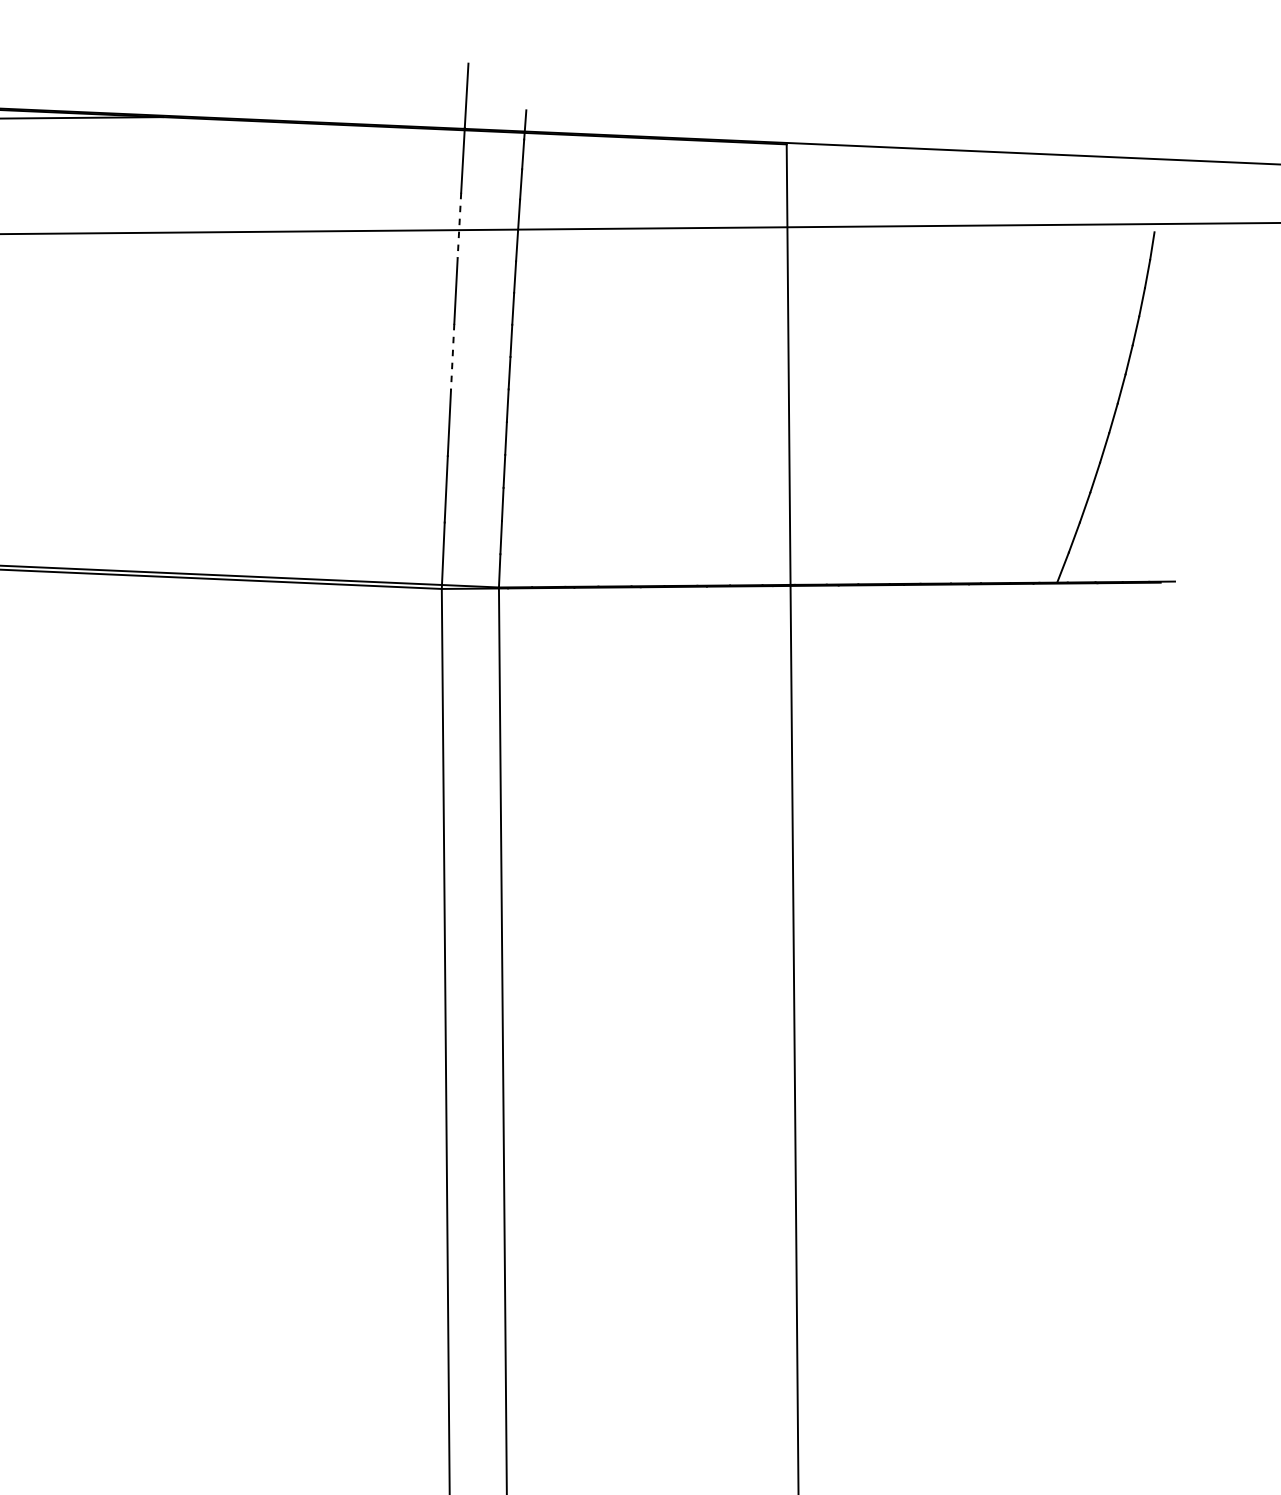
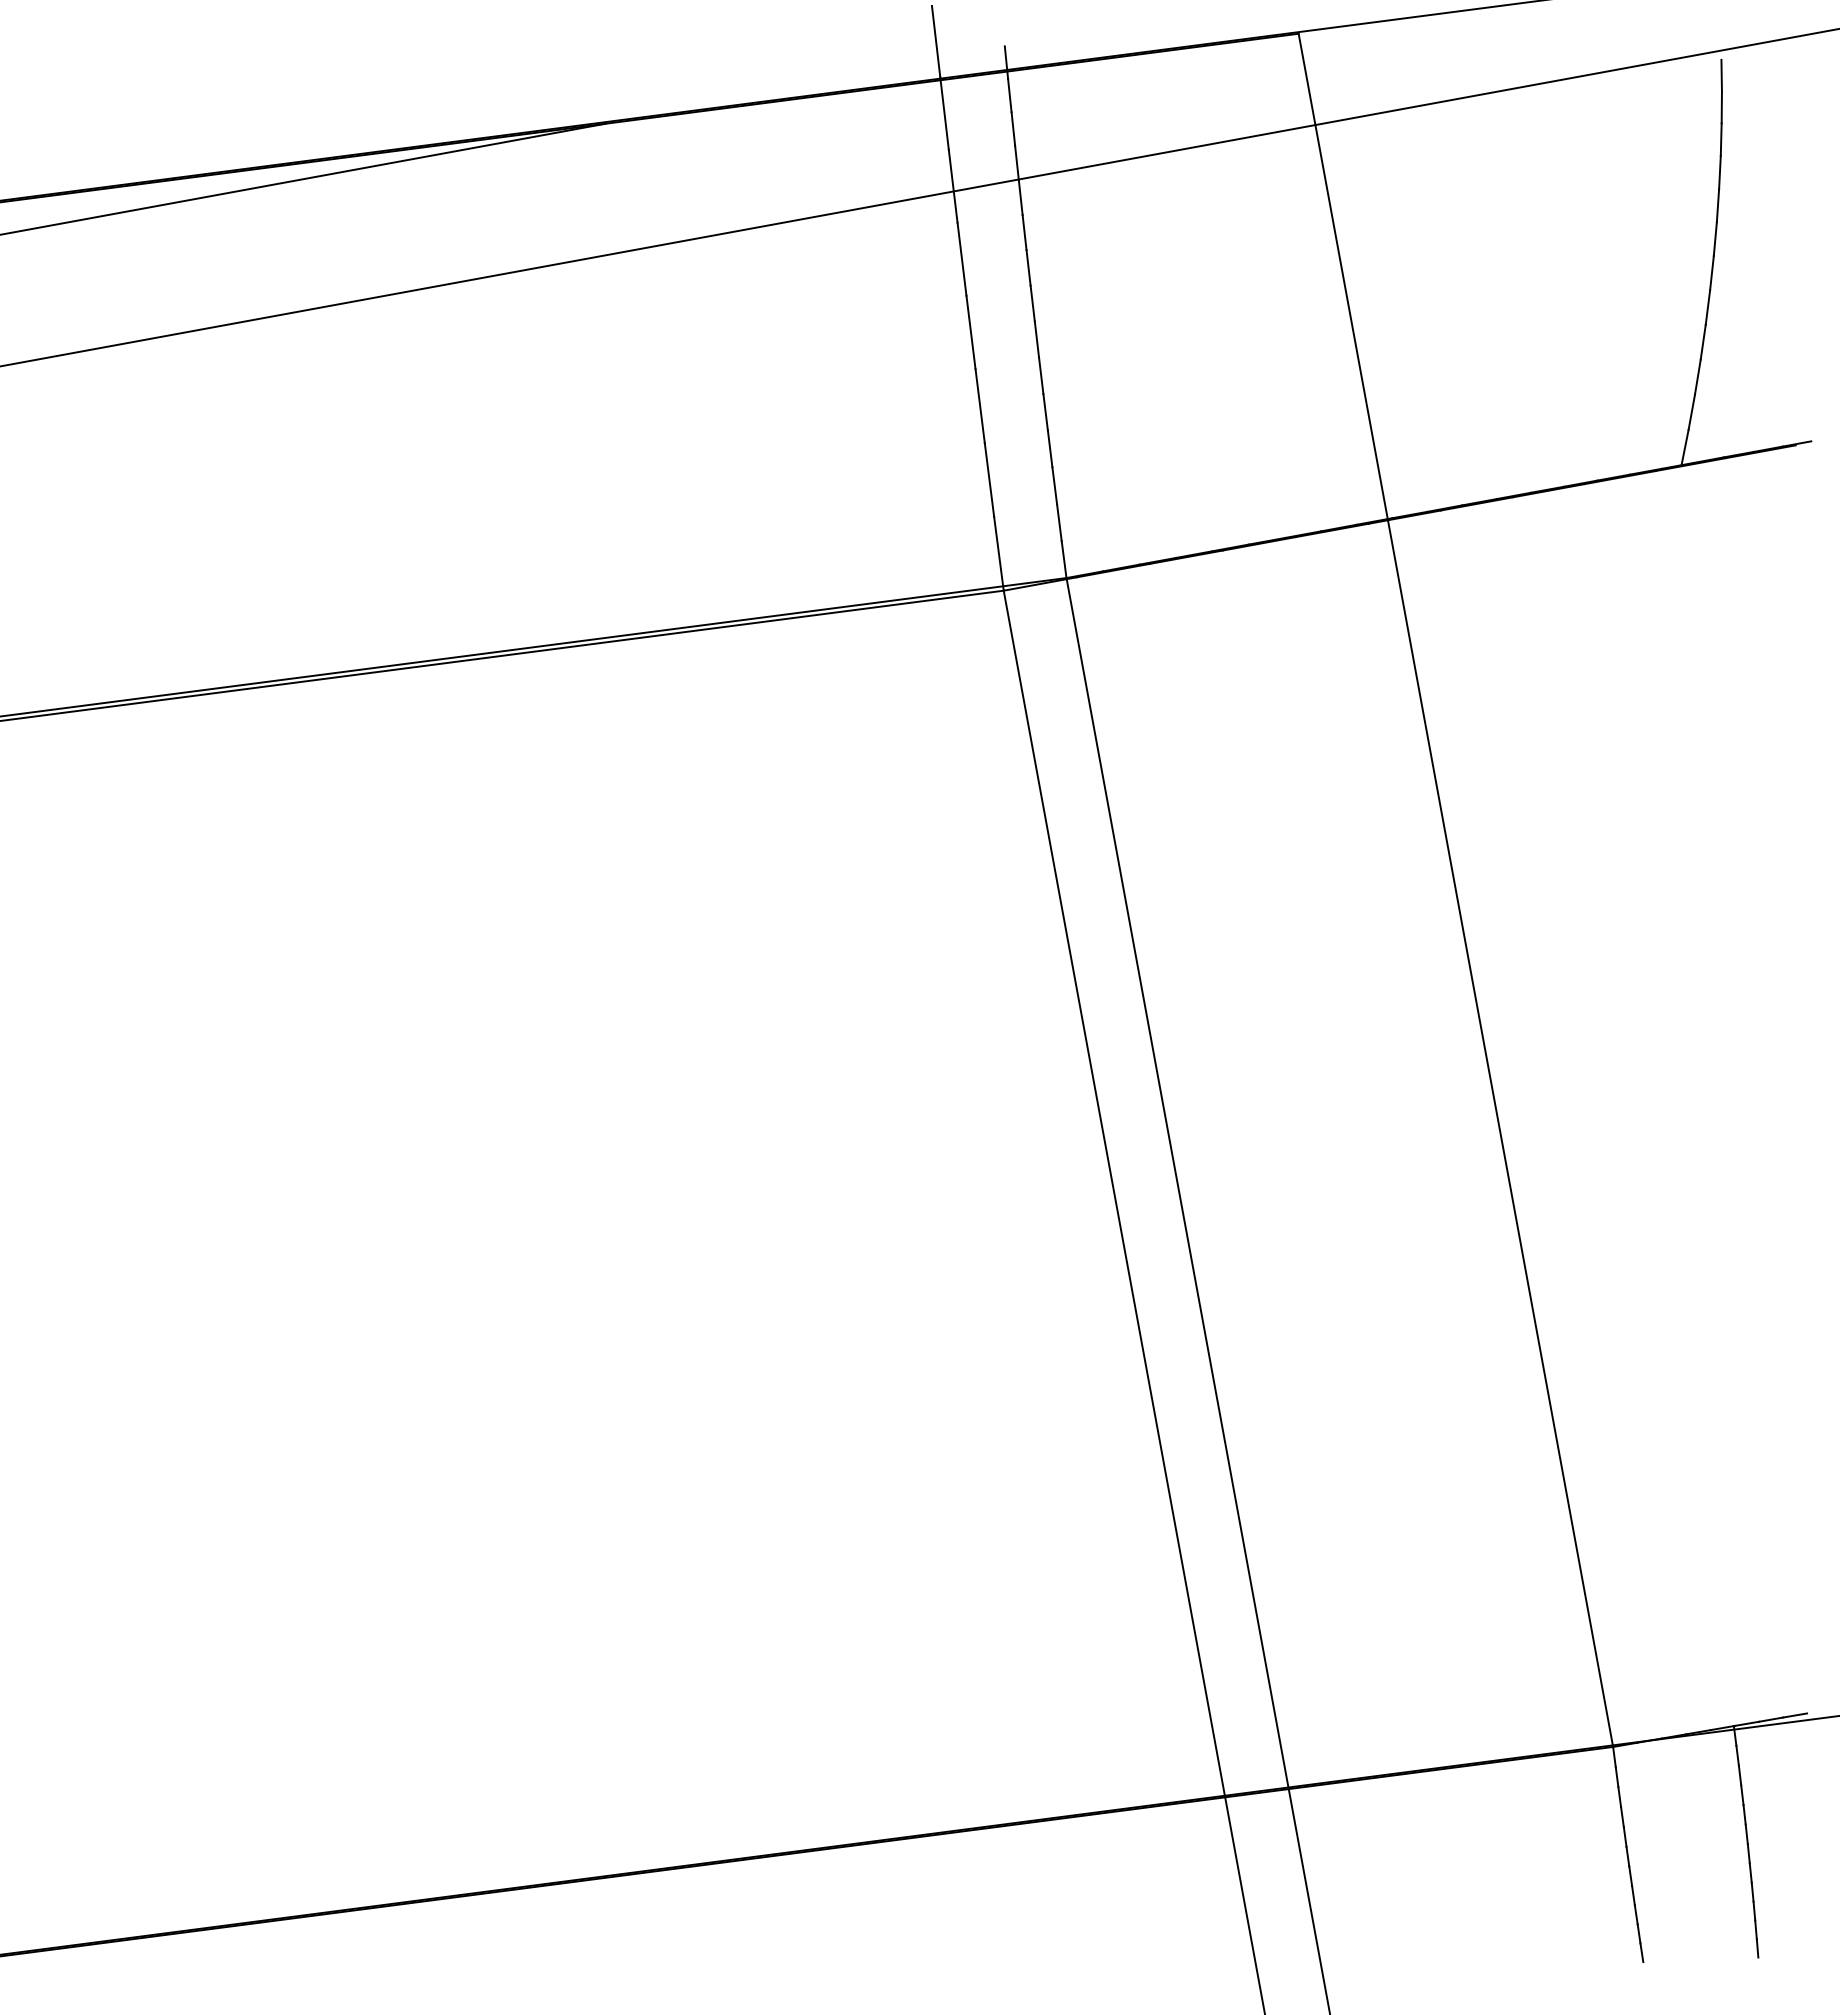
line: (459, 225) -> (953, 186), dashed -> solid
line: (453, 356) -> (971, 332), dashed -> solid

